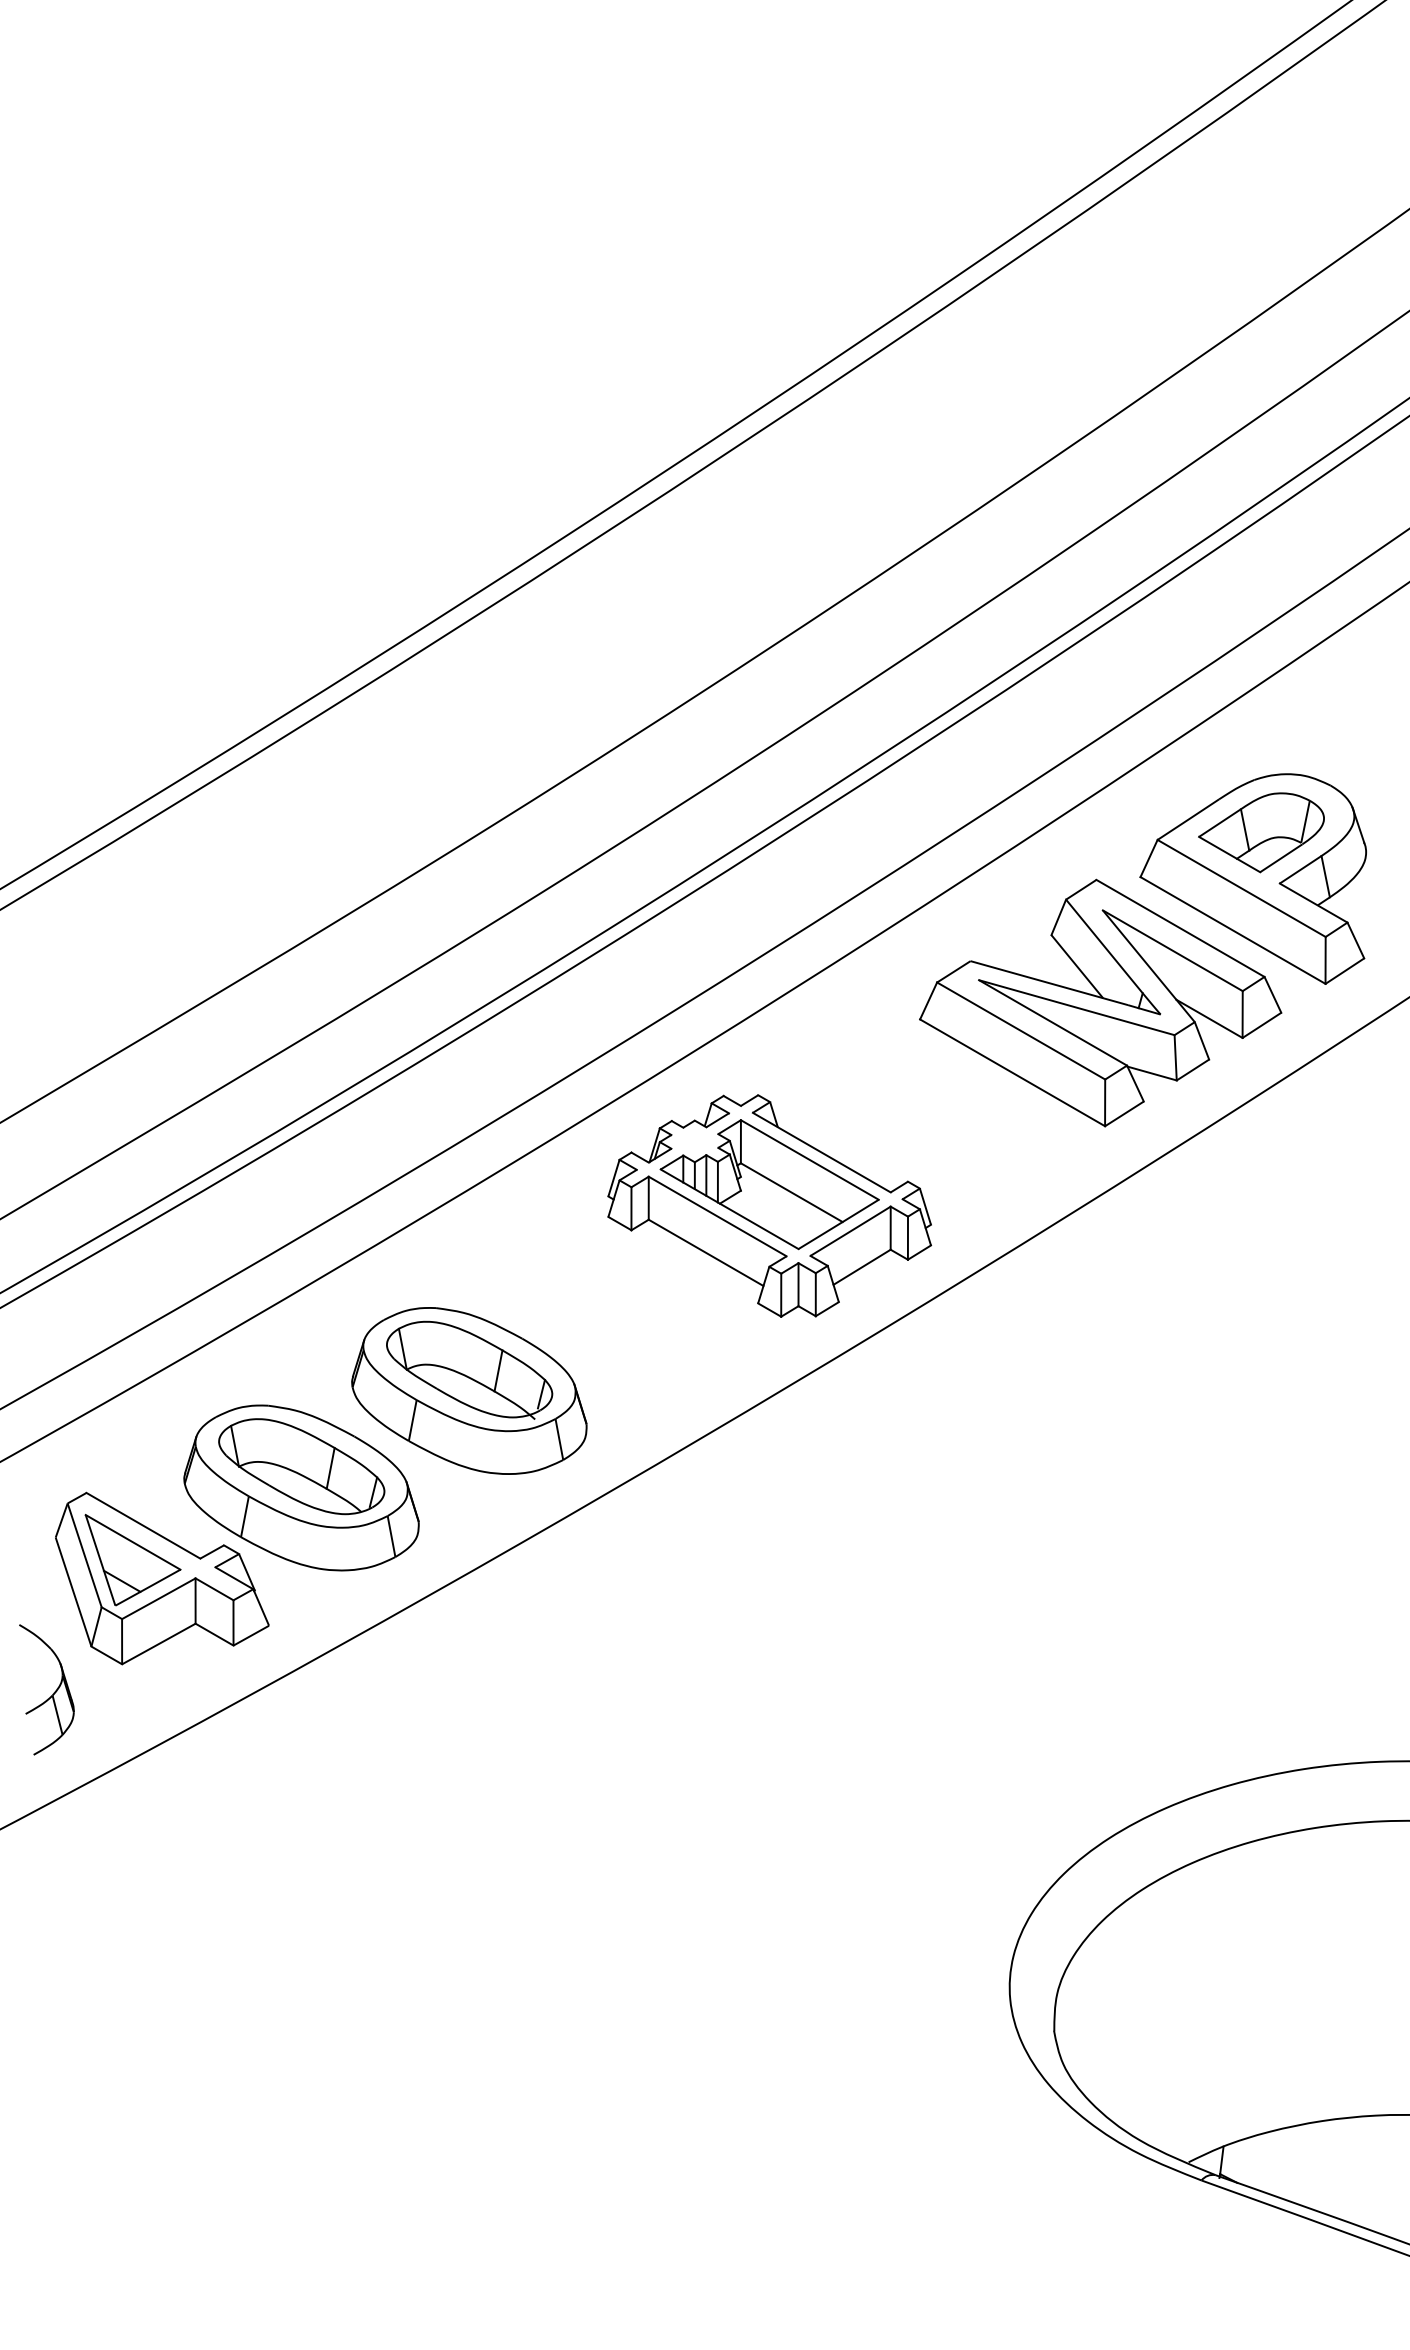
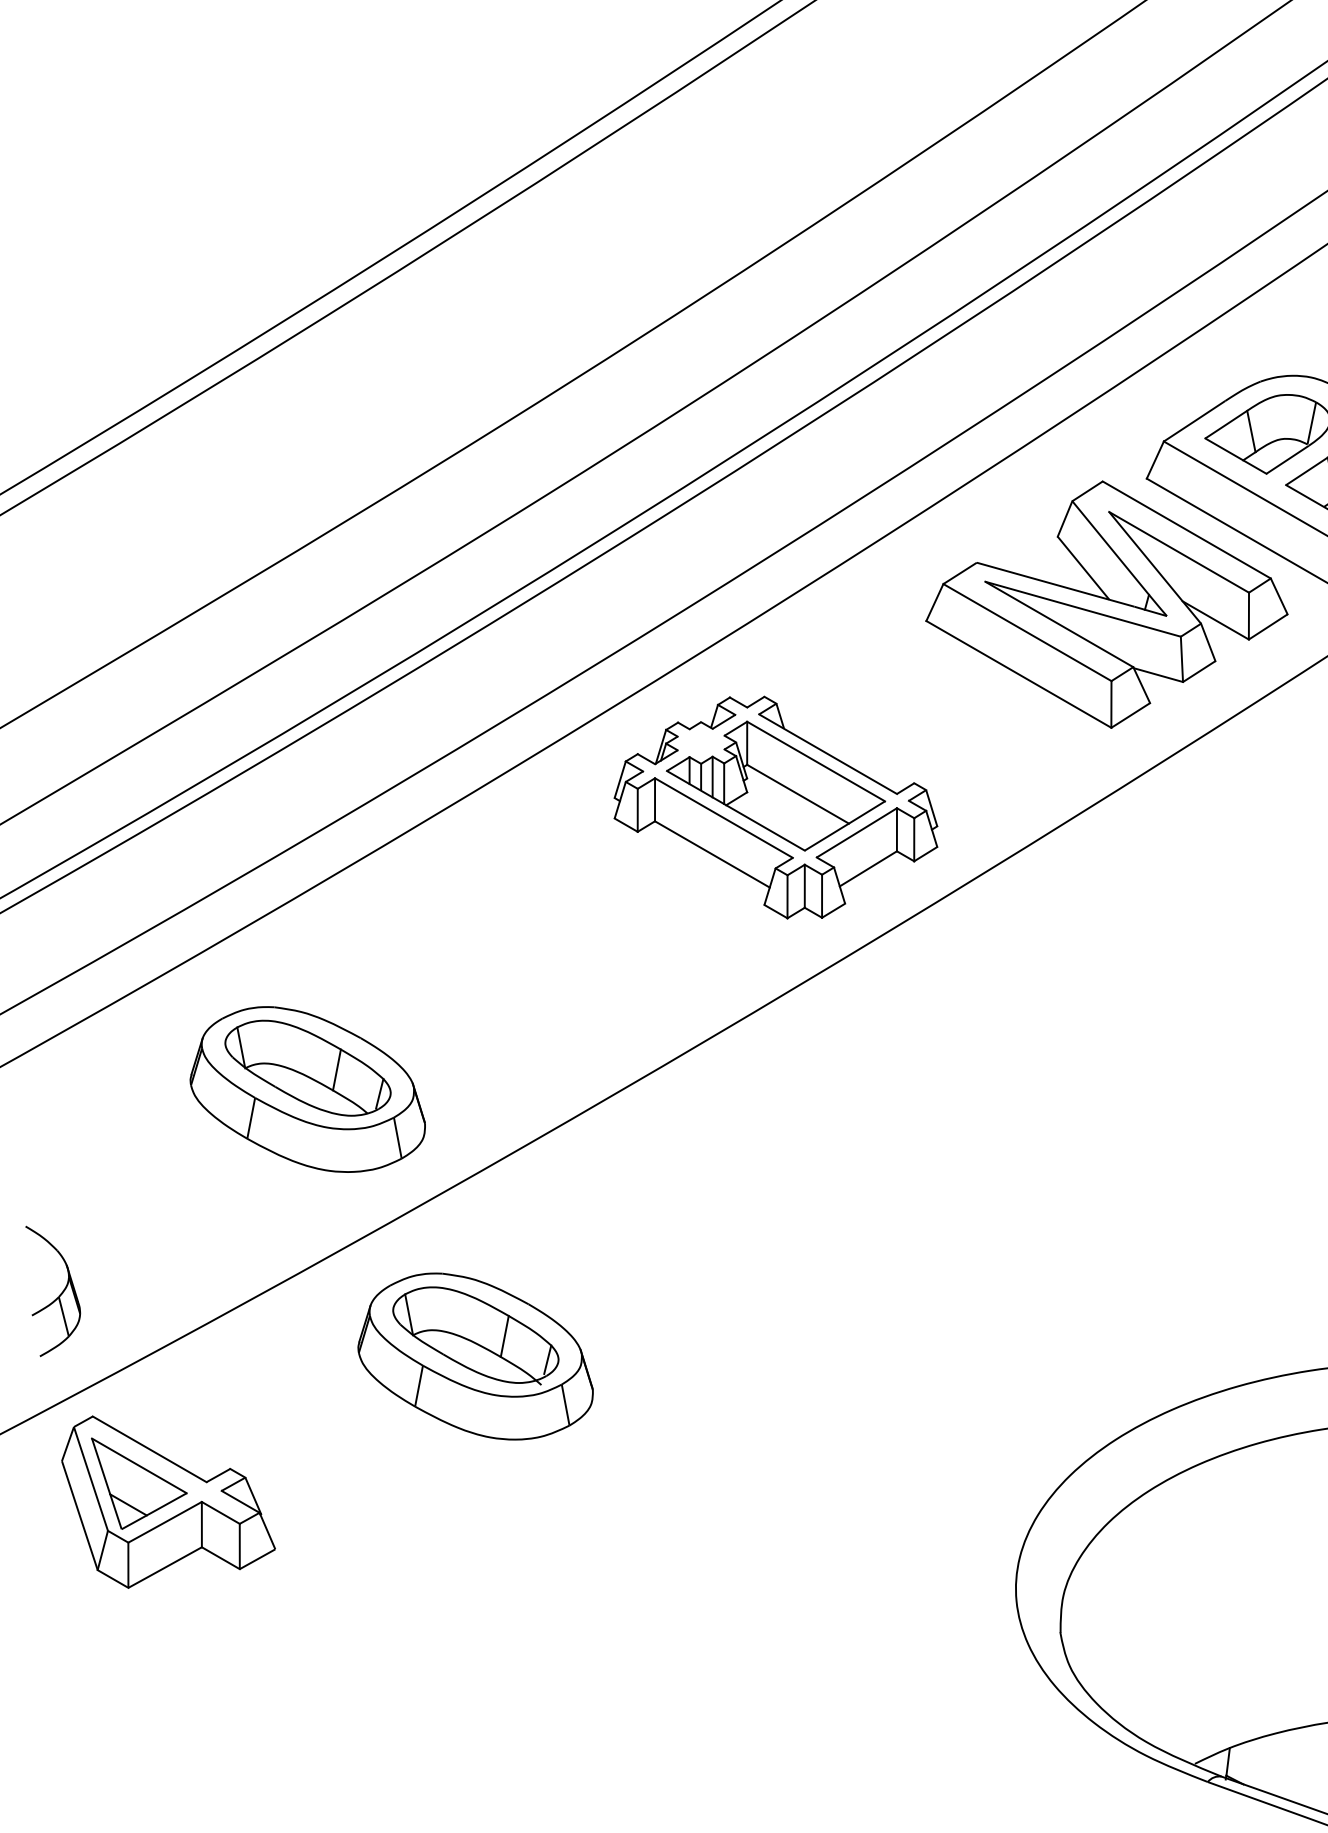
part: (469, 1390) -> (475, 1356), moved
part: (162, 1578) -> (168, 1502), moved

